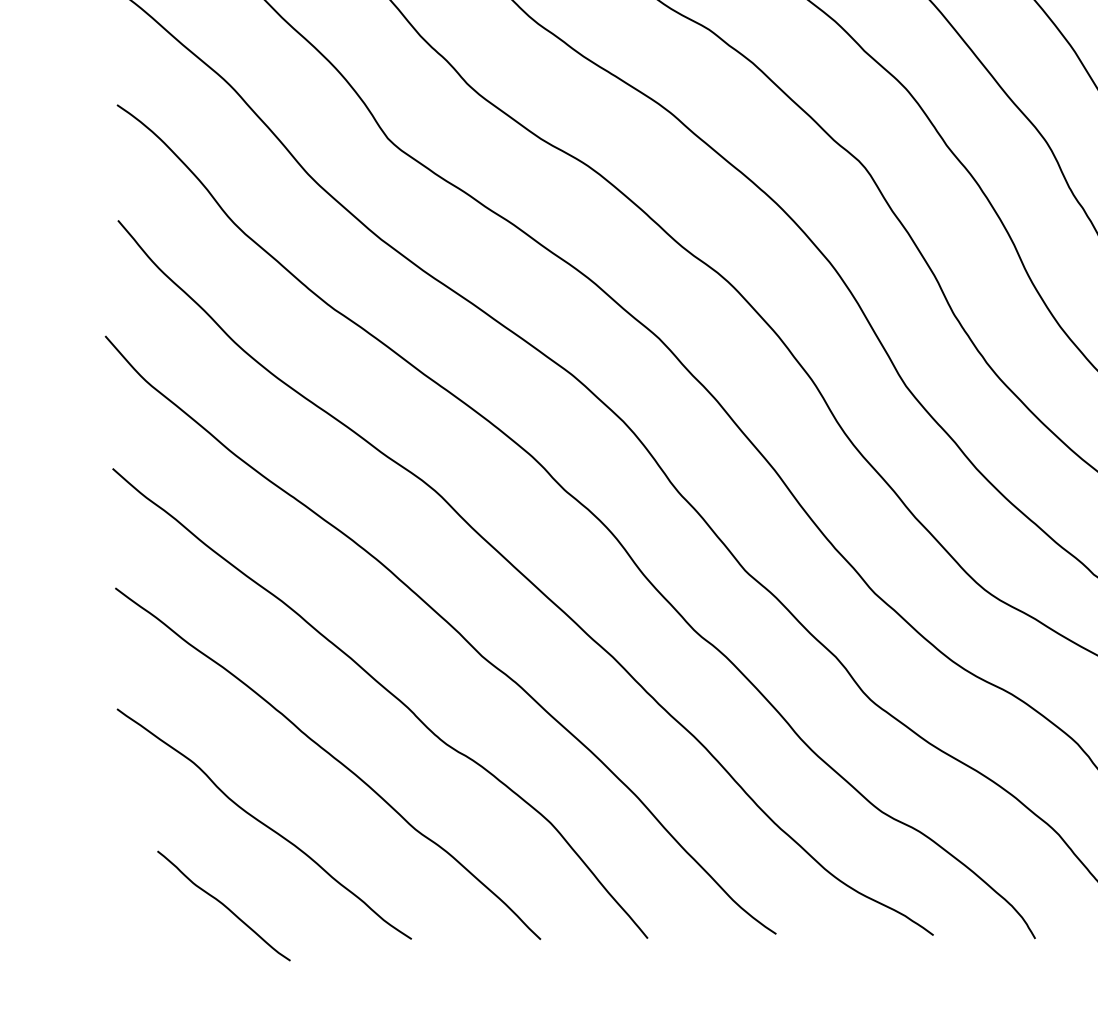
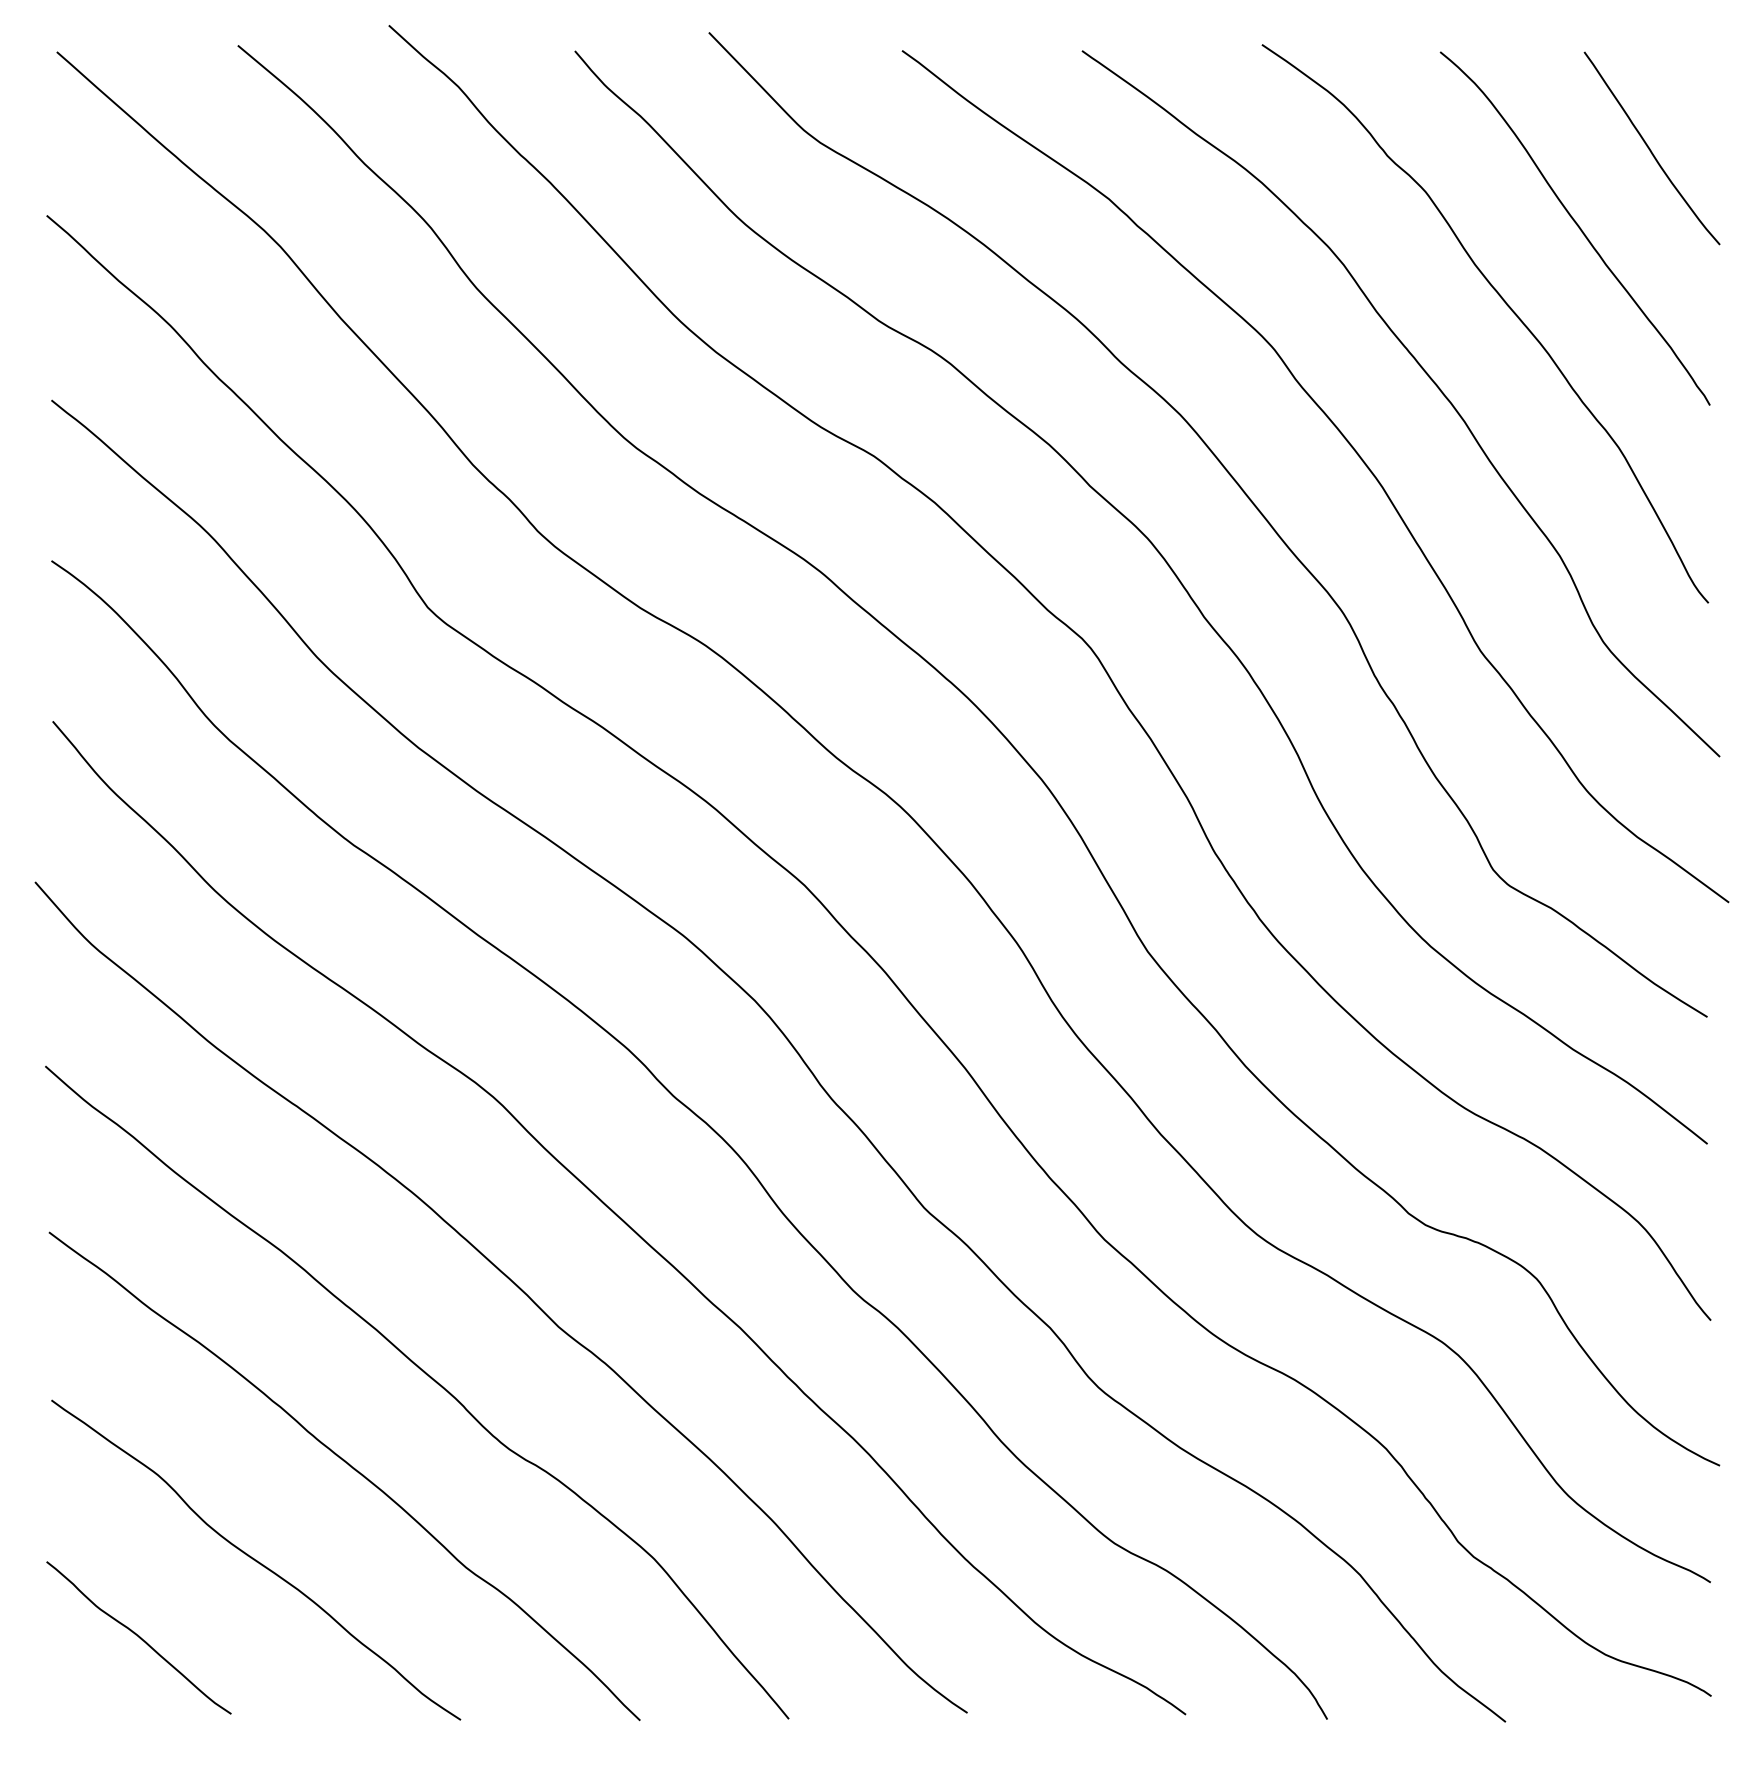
curve: (223, 905) -> (138, 1637), moved

